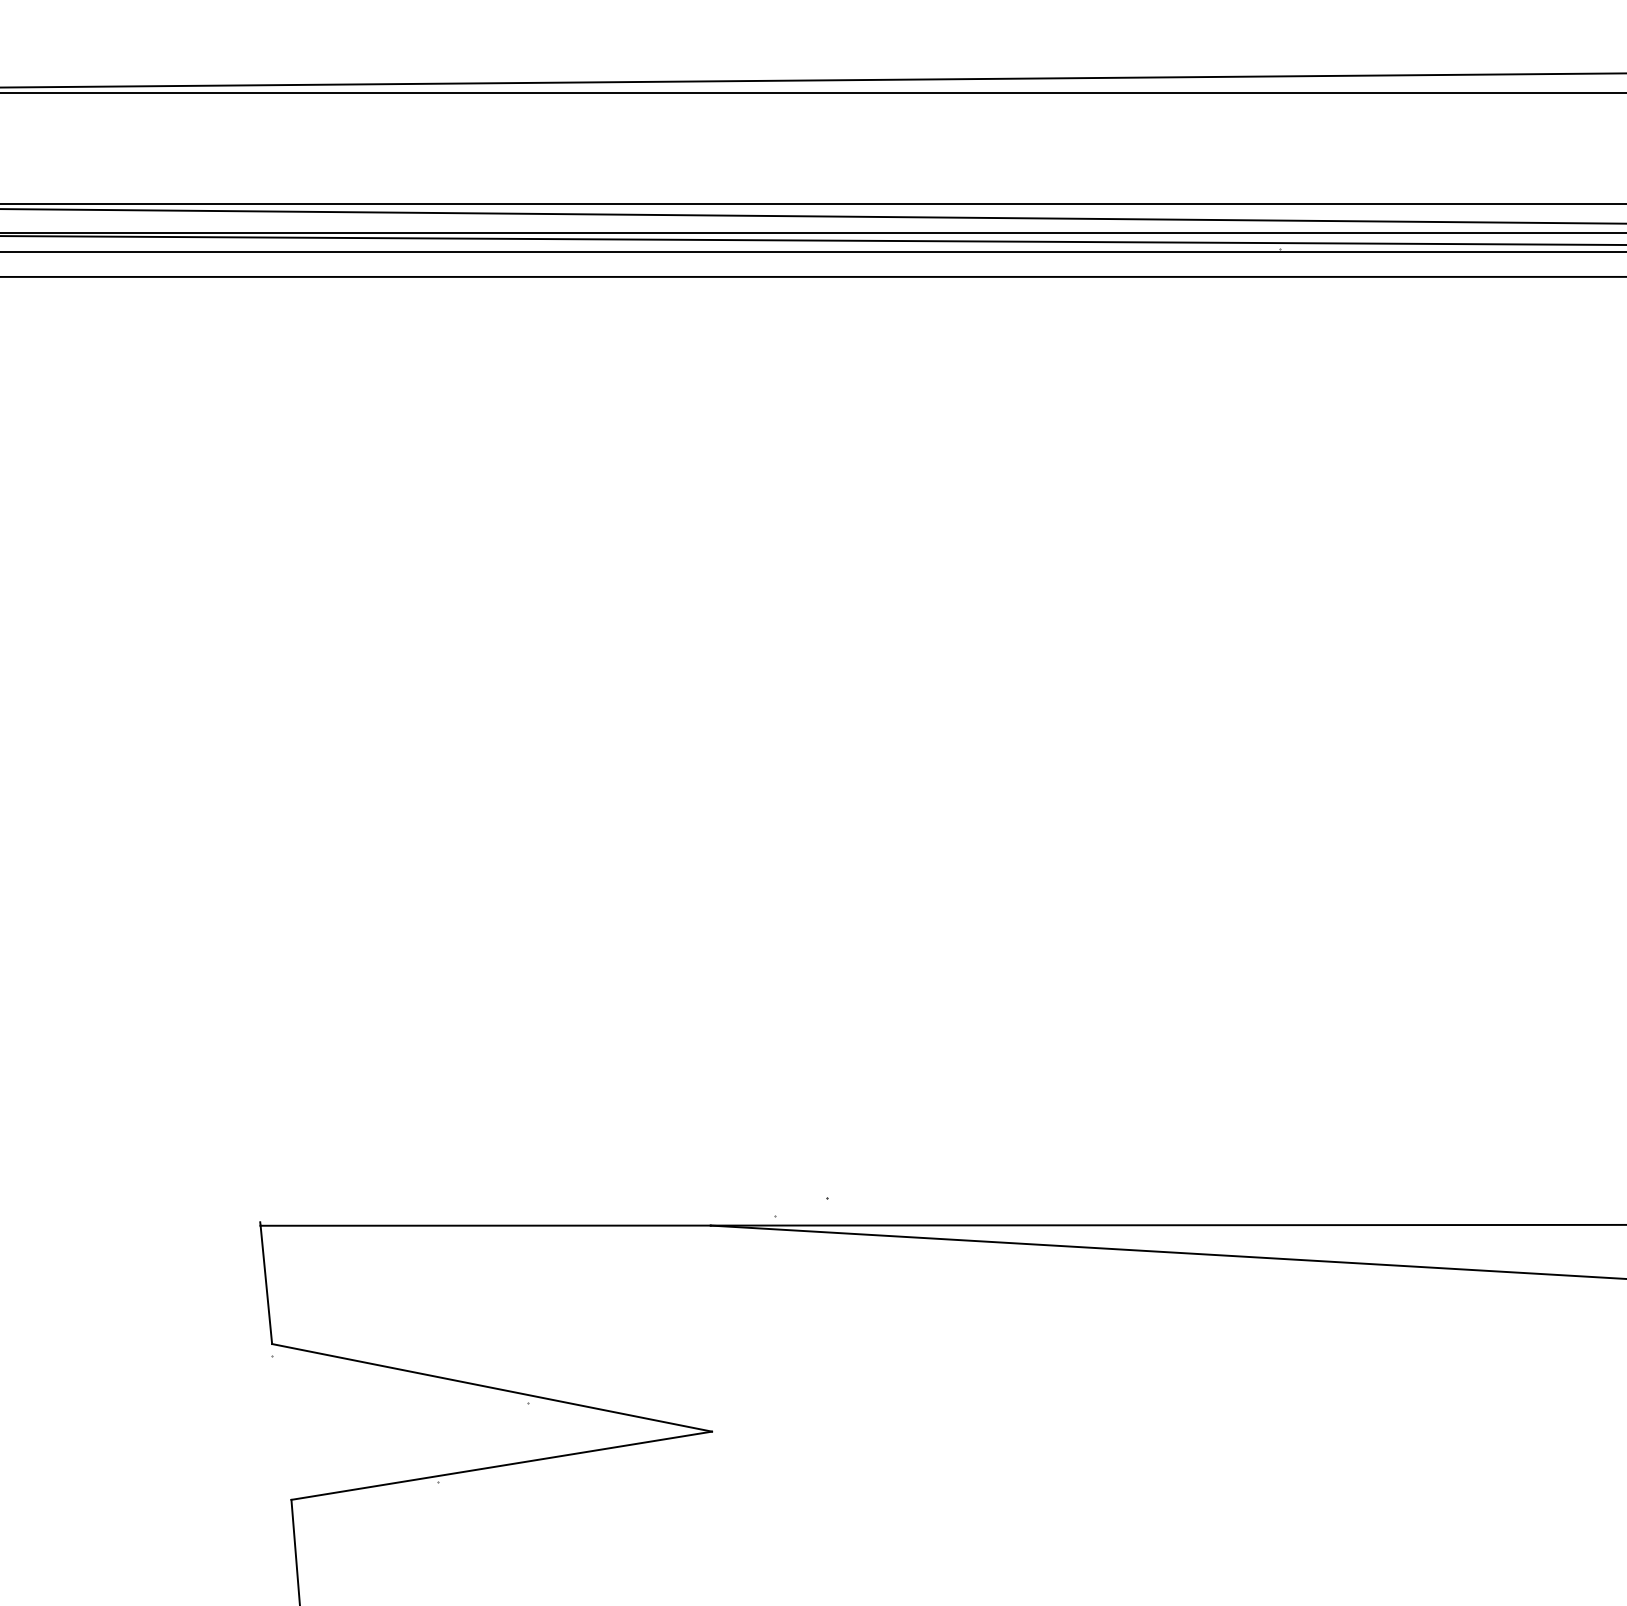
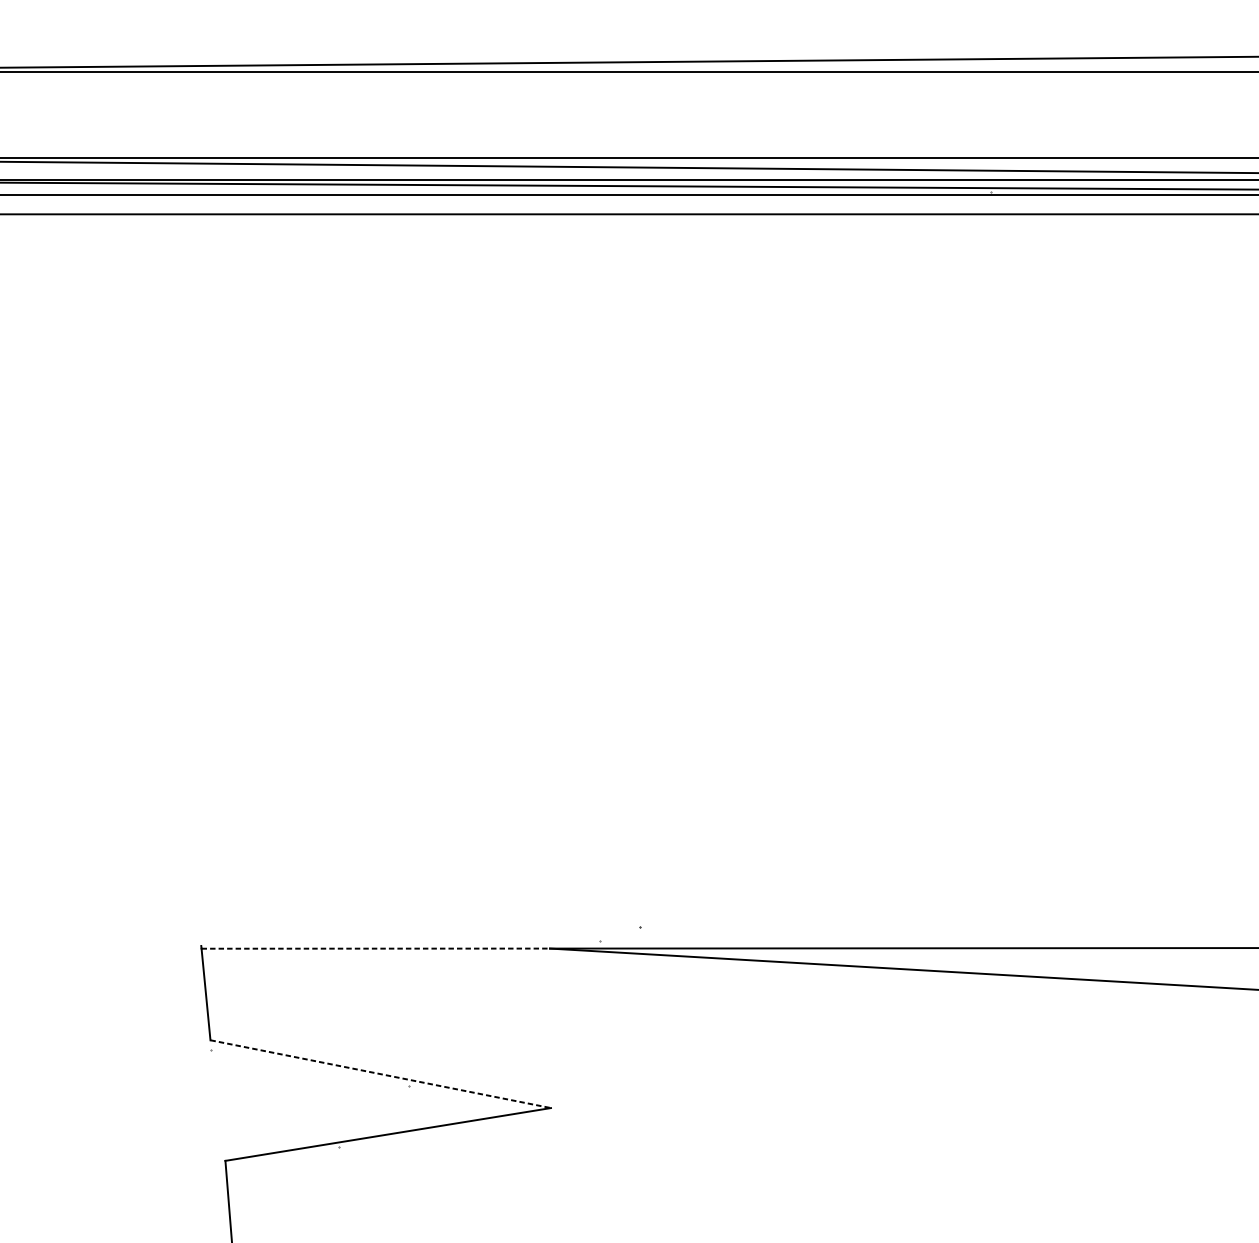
line: (486, 1225) -> (376, 948), solid -> dashed
line: (492, 1387) -> (381, 1073), solid -> dashed

